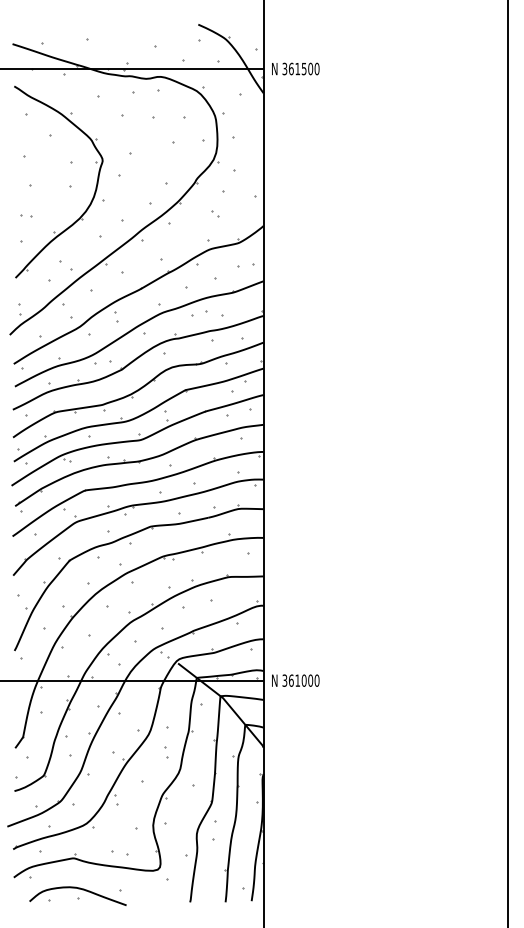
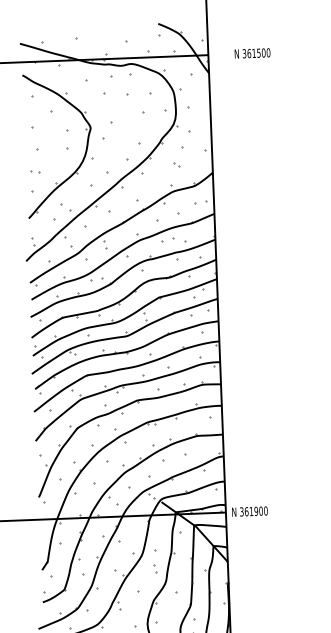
text: (295, 68) -> (252, 53), moved
text: (303, 680) -> (255, 511), 361000 -> 361900

